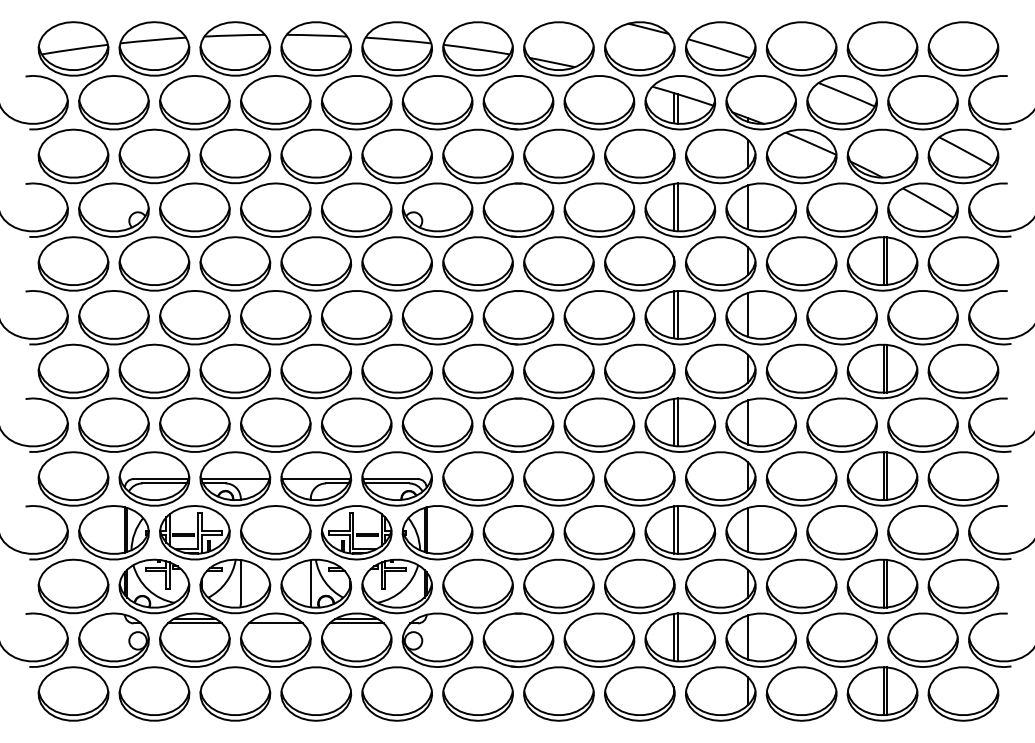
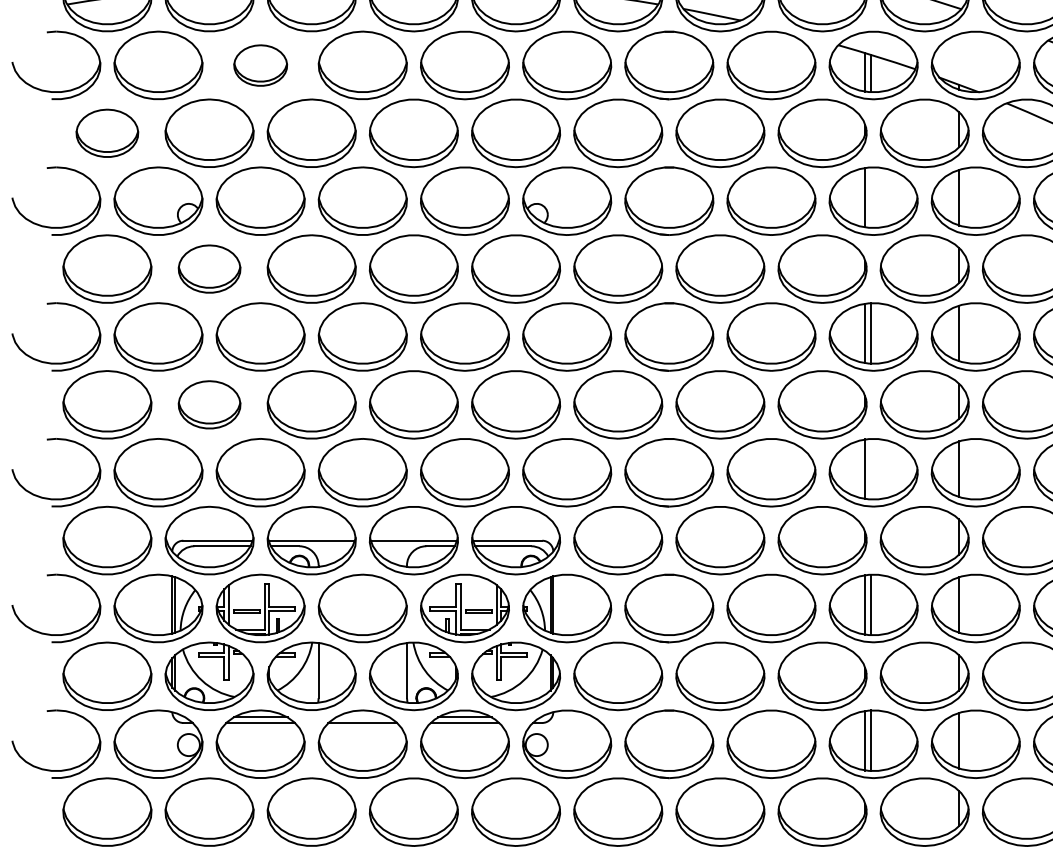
part: (194, 102) -> (260, 65), size x0.6
part: (73, 156) -> (107, 133), size x0.7
line: (678, 207) -> (871, 197), removed
part: (154, 263) -> (209, 268), size x0.7
part: (154, 371) -> (209, 404), size x0.7
line: (678, 422) -> (871, 469), removed

